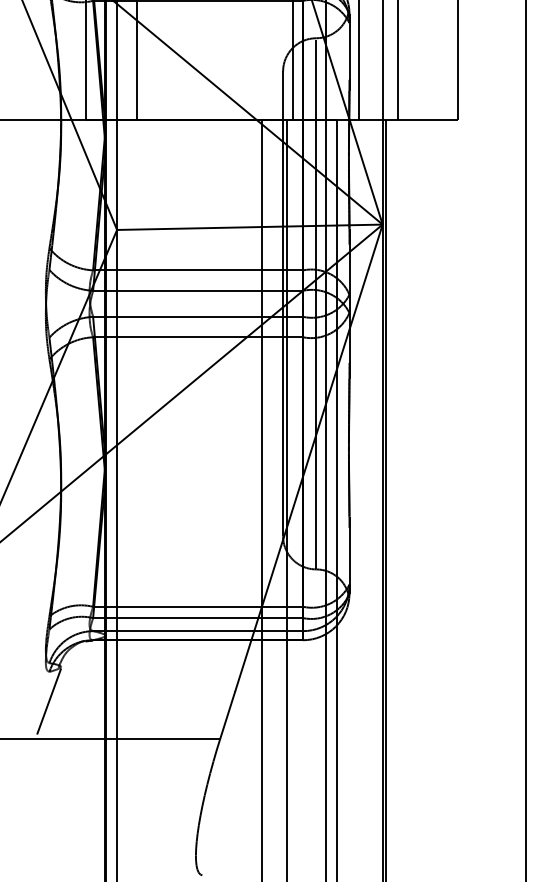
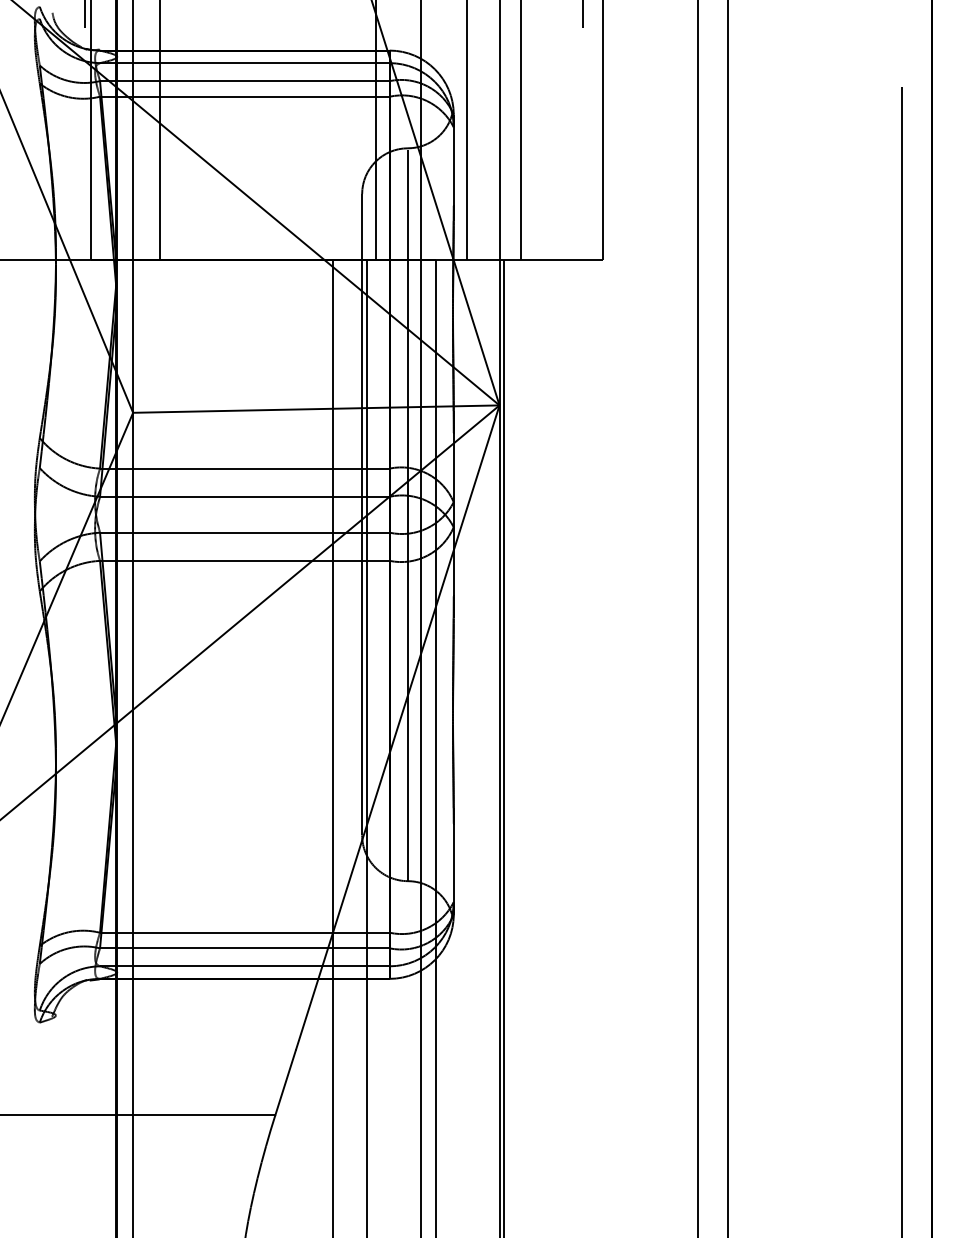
line: (48, 700) -> (38, 1062), removed

